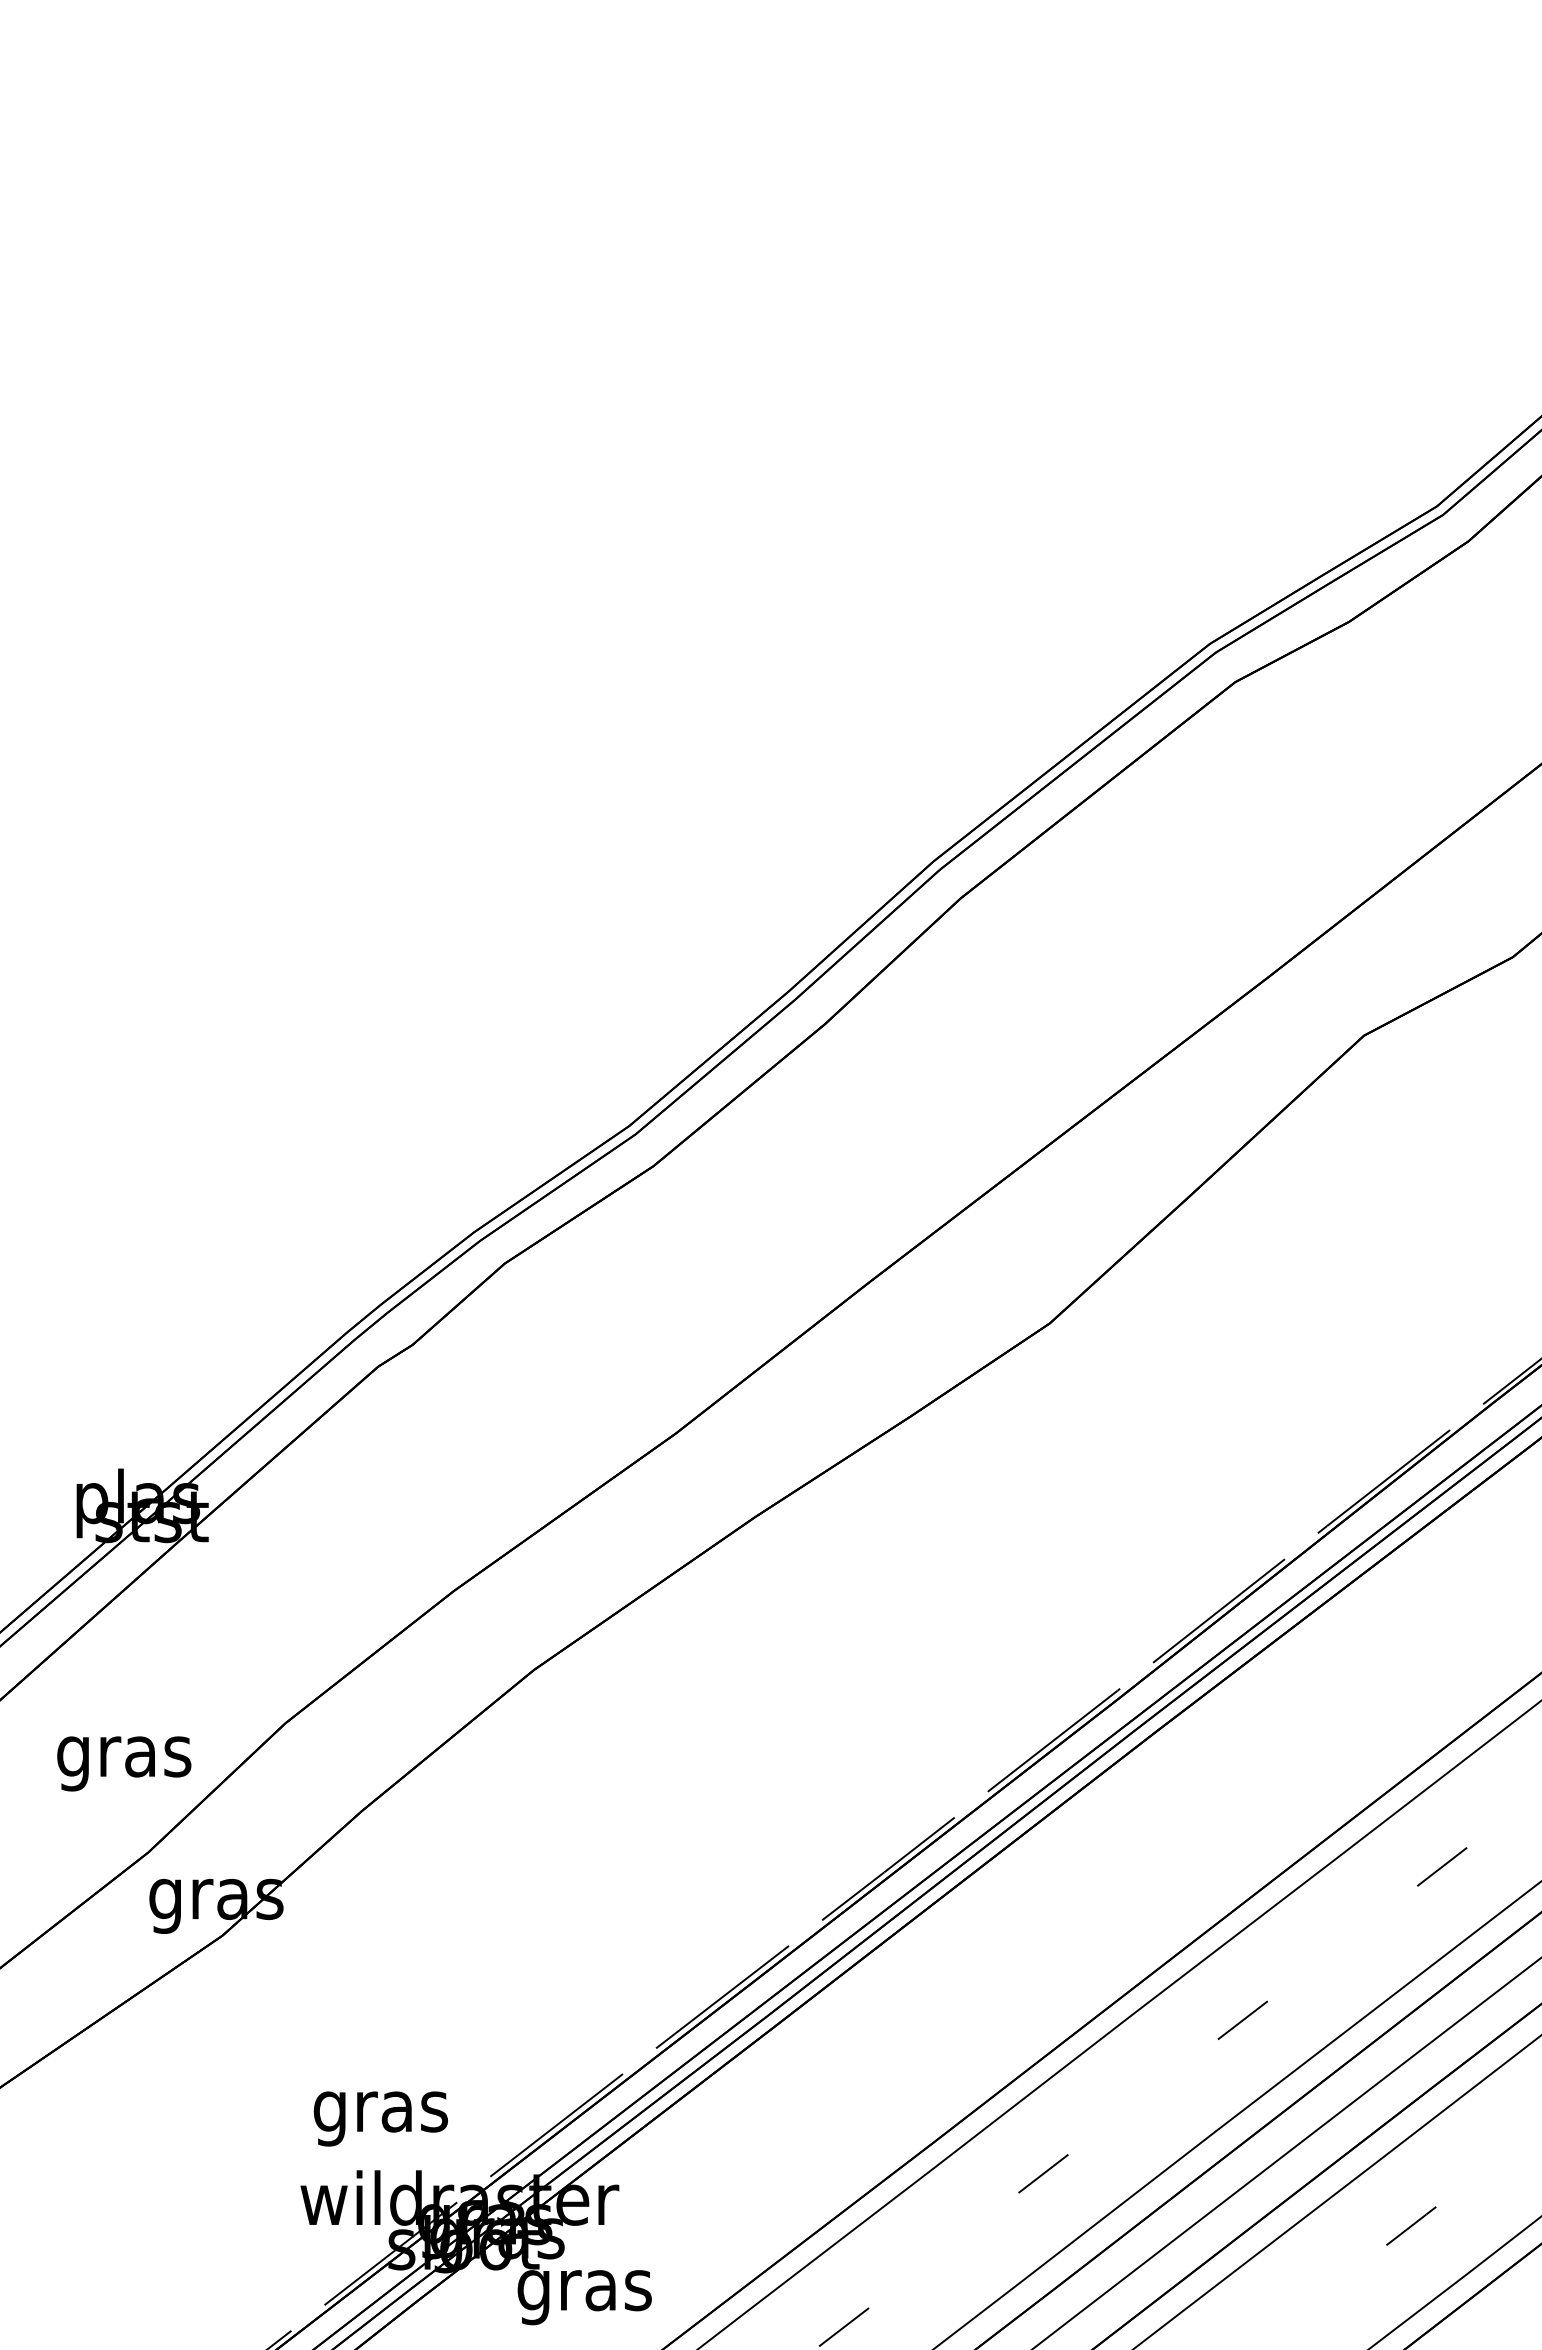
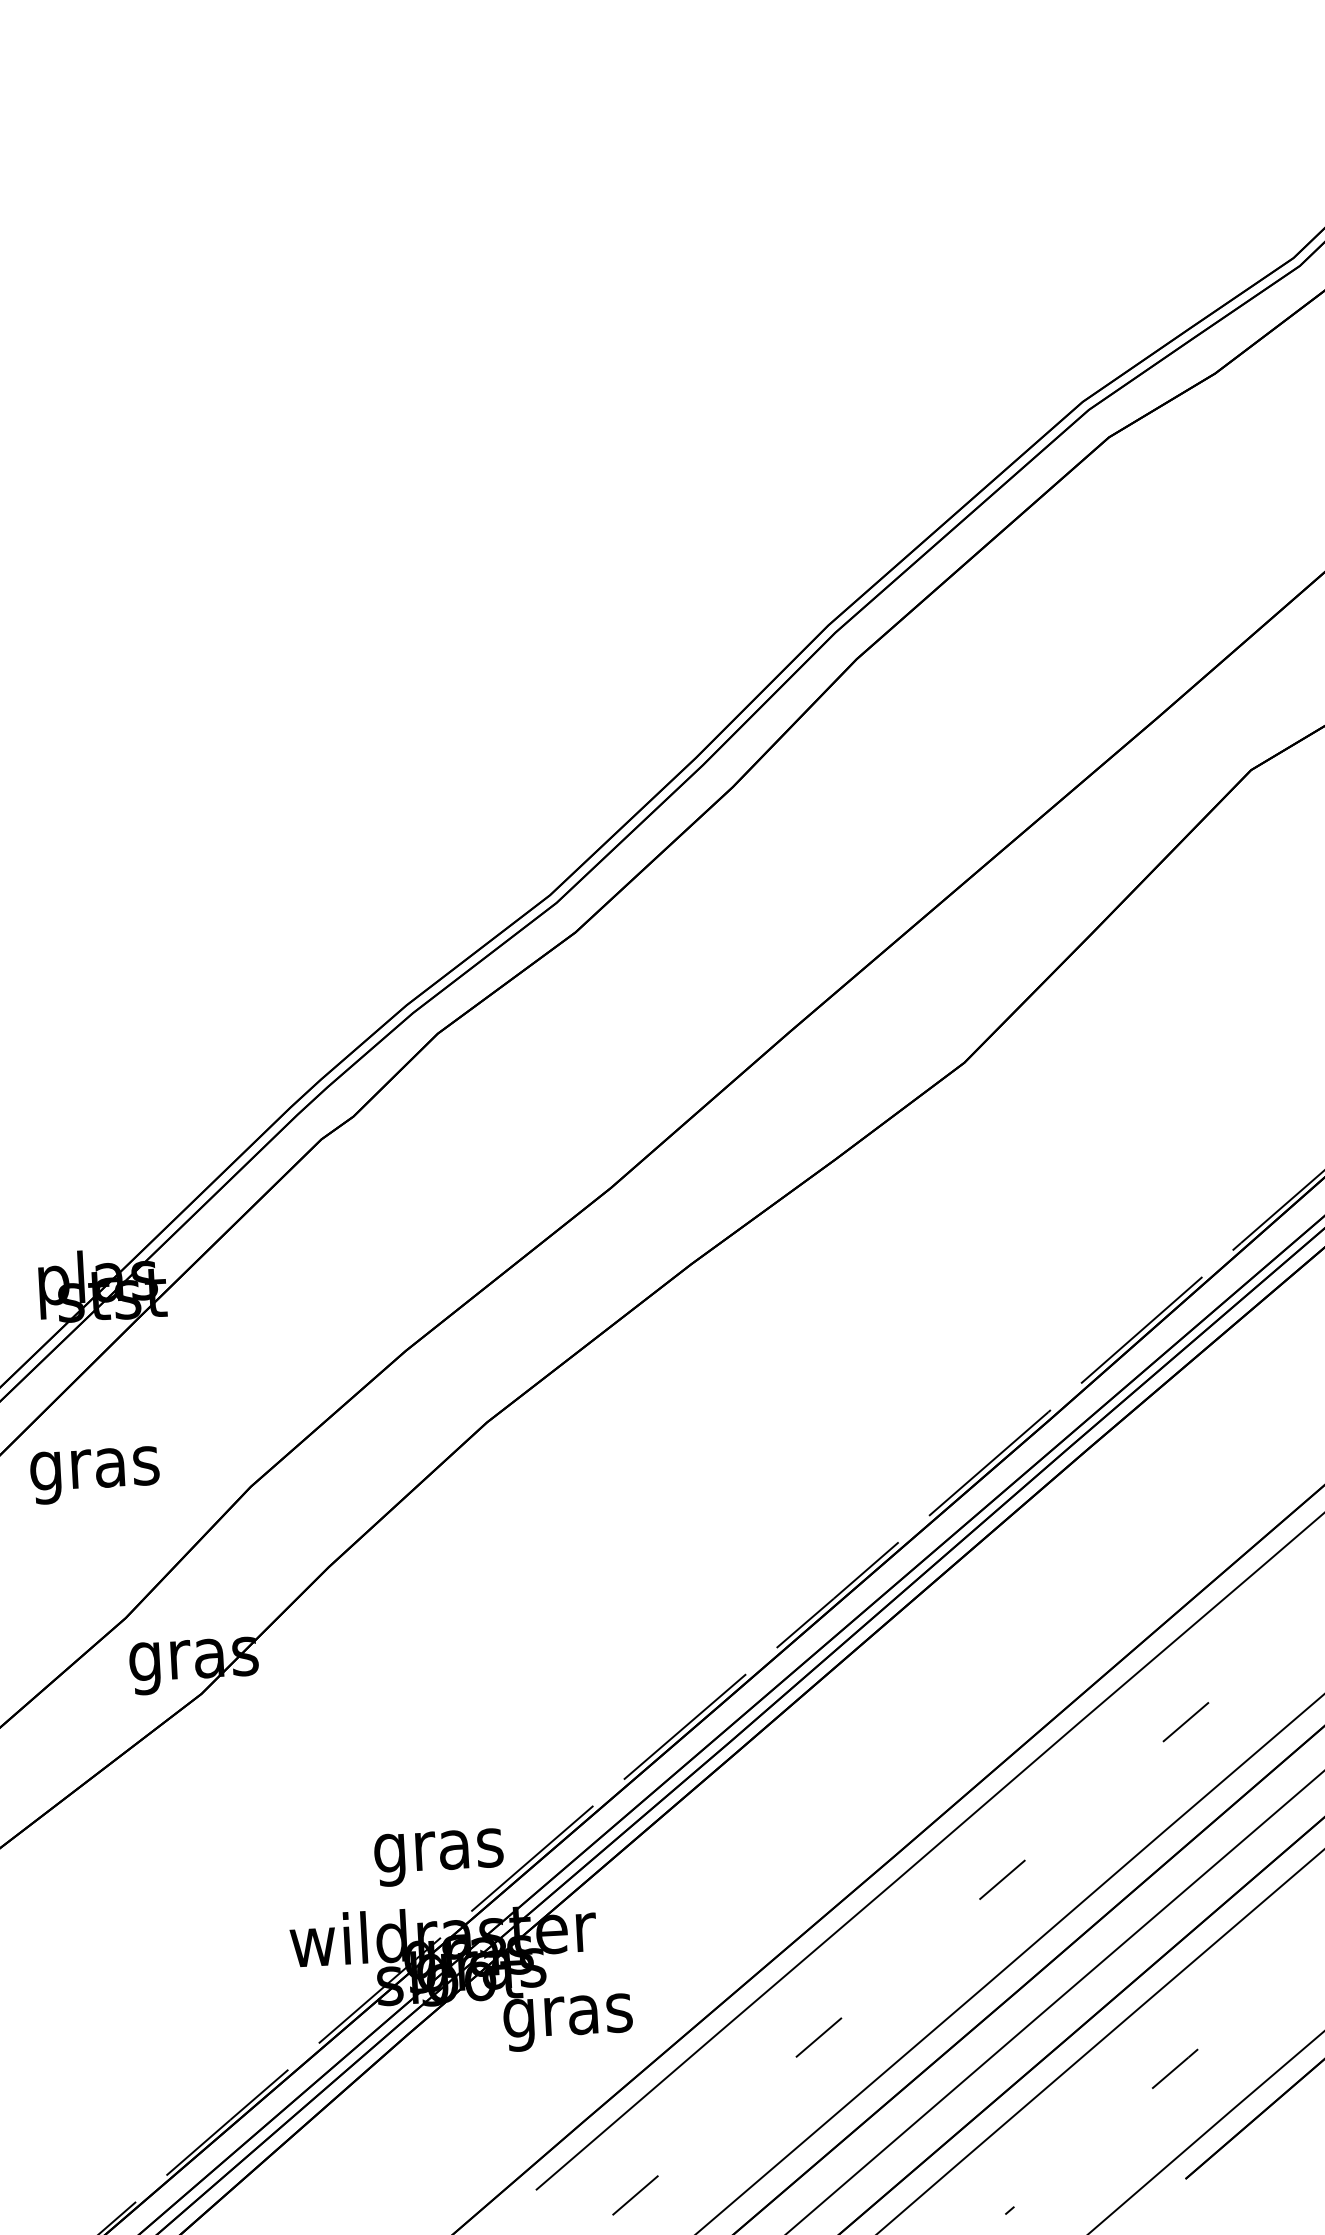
text: (124, 1763) -> (95, 1475), moved
text: (380, 2118) -> (438, 1857), moved

